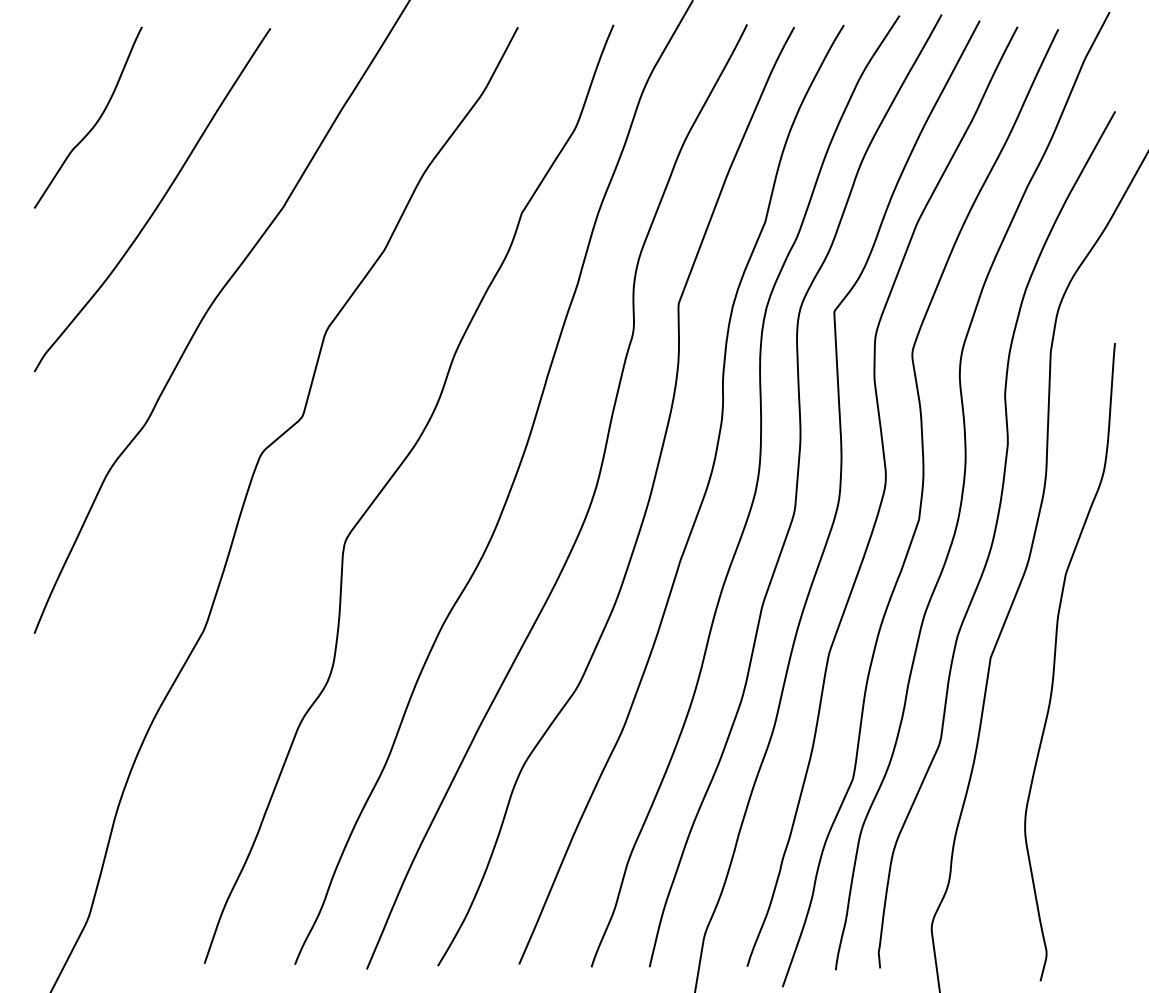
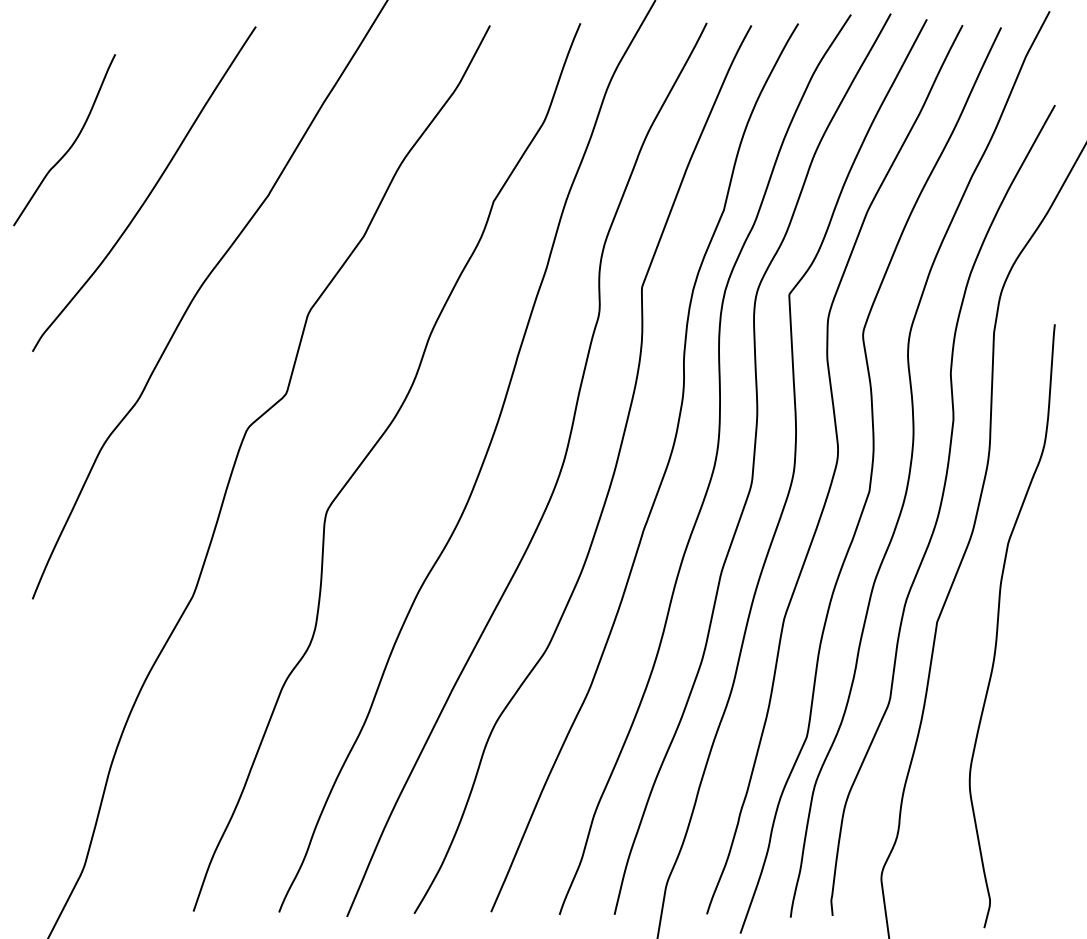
curve: (95, 122) -> (71, 144), moved

